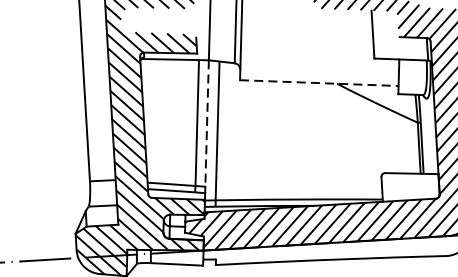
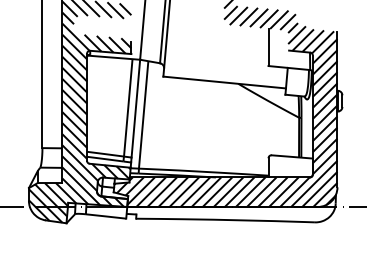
line: (319, 83) -> (224, 82), dashed -> solid
line: (206, 124) -> (135, 109), dashed -> solid

